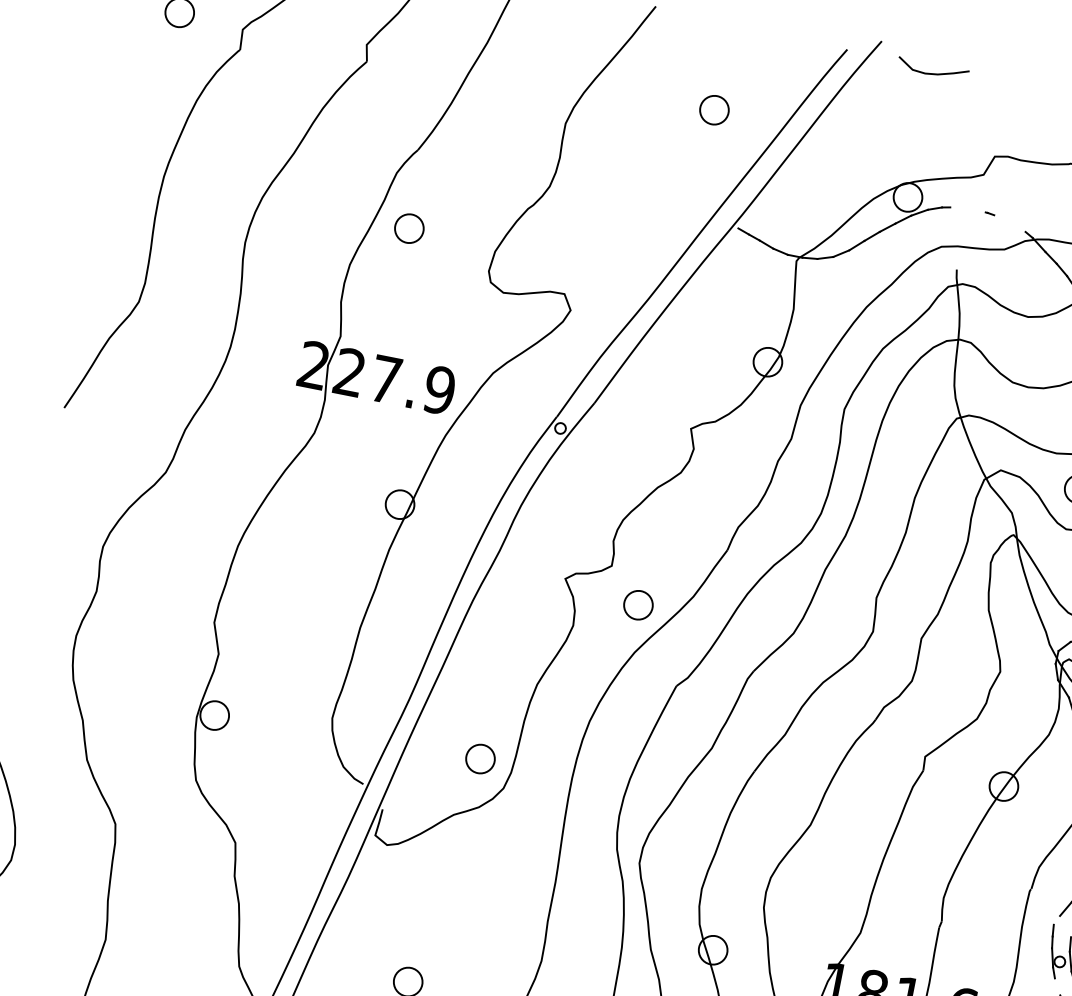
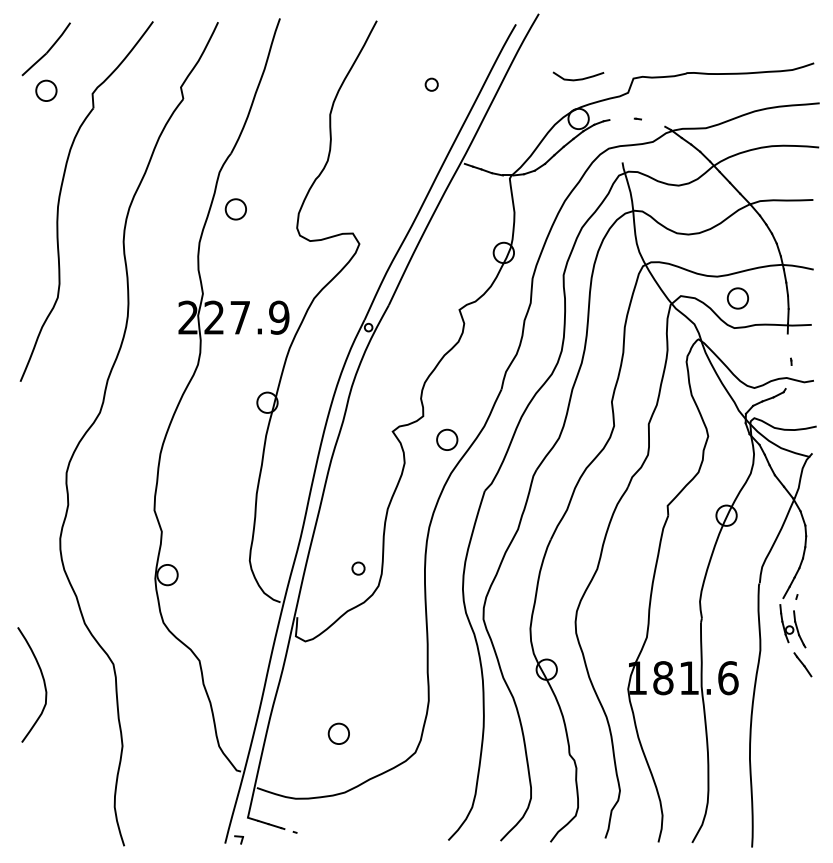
curve: (932, 72) -> (578, 78), moved
part: (713, 109) -> (431, 84), size x0.6
part: (480, 758) -> (358, 568), size x0.6

